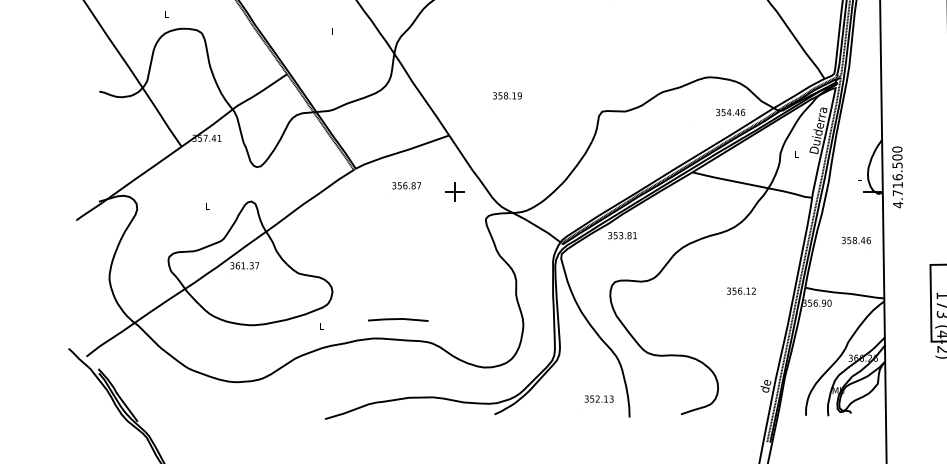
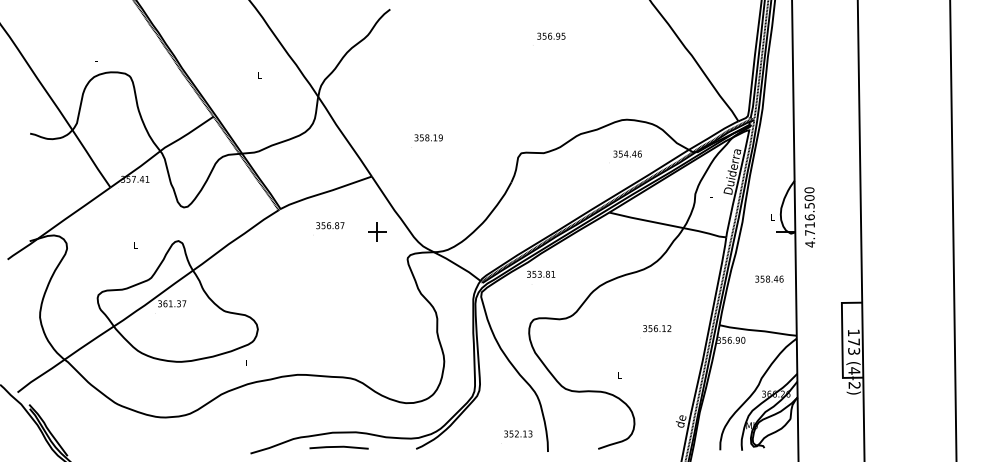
text: (730, 111) -> (627, 153), moved
line: (397, 319) -> (338, 447), moved

